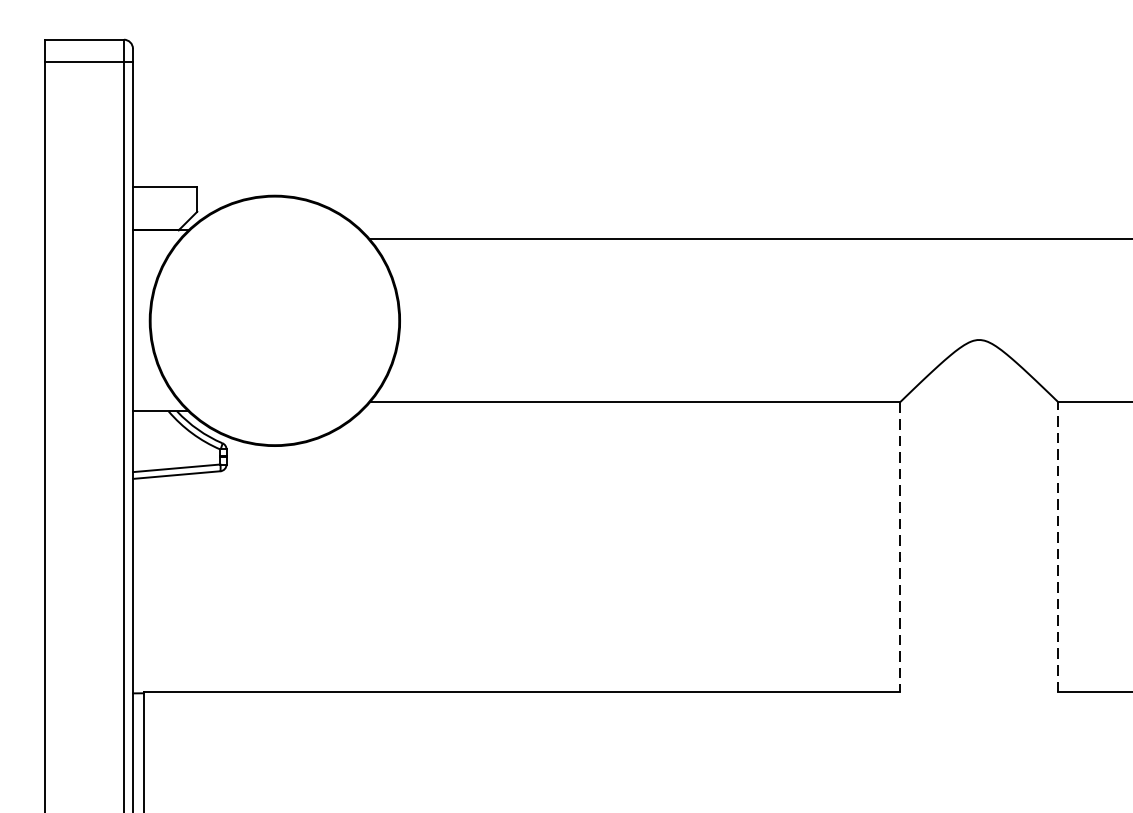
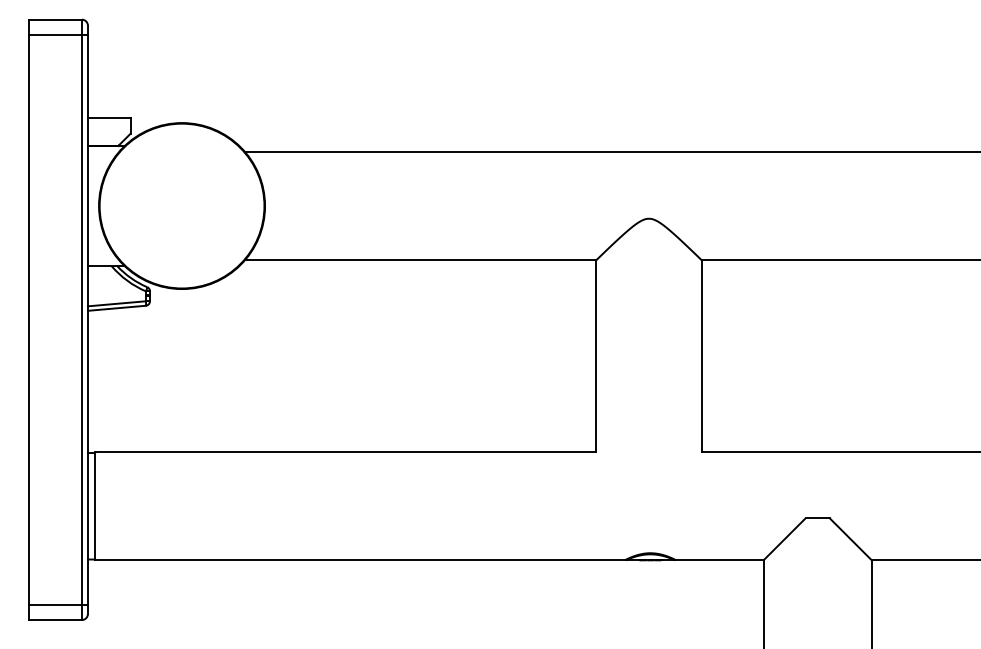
line: (1058, 546) -> (701, 355), dashed -> solid
line: (900, 547) -> (596, 356), dashed -> solid

